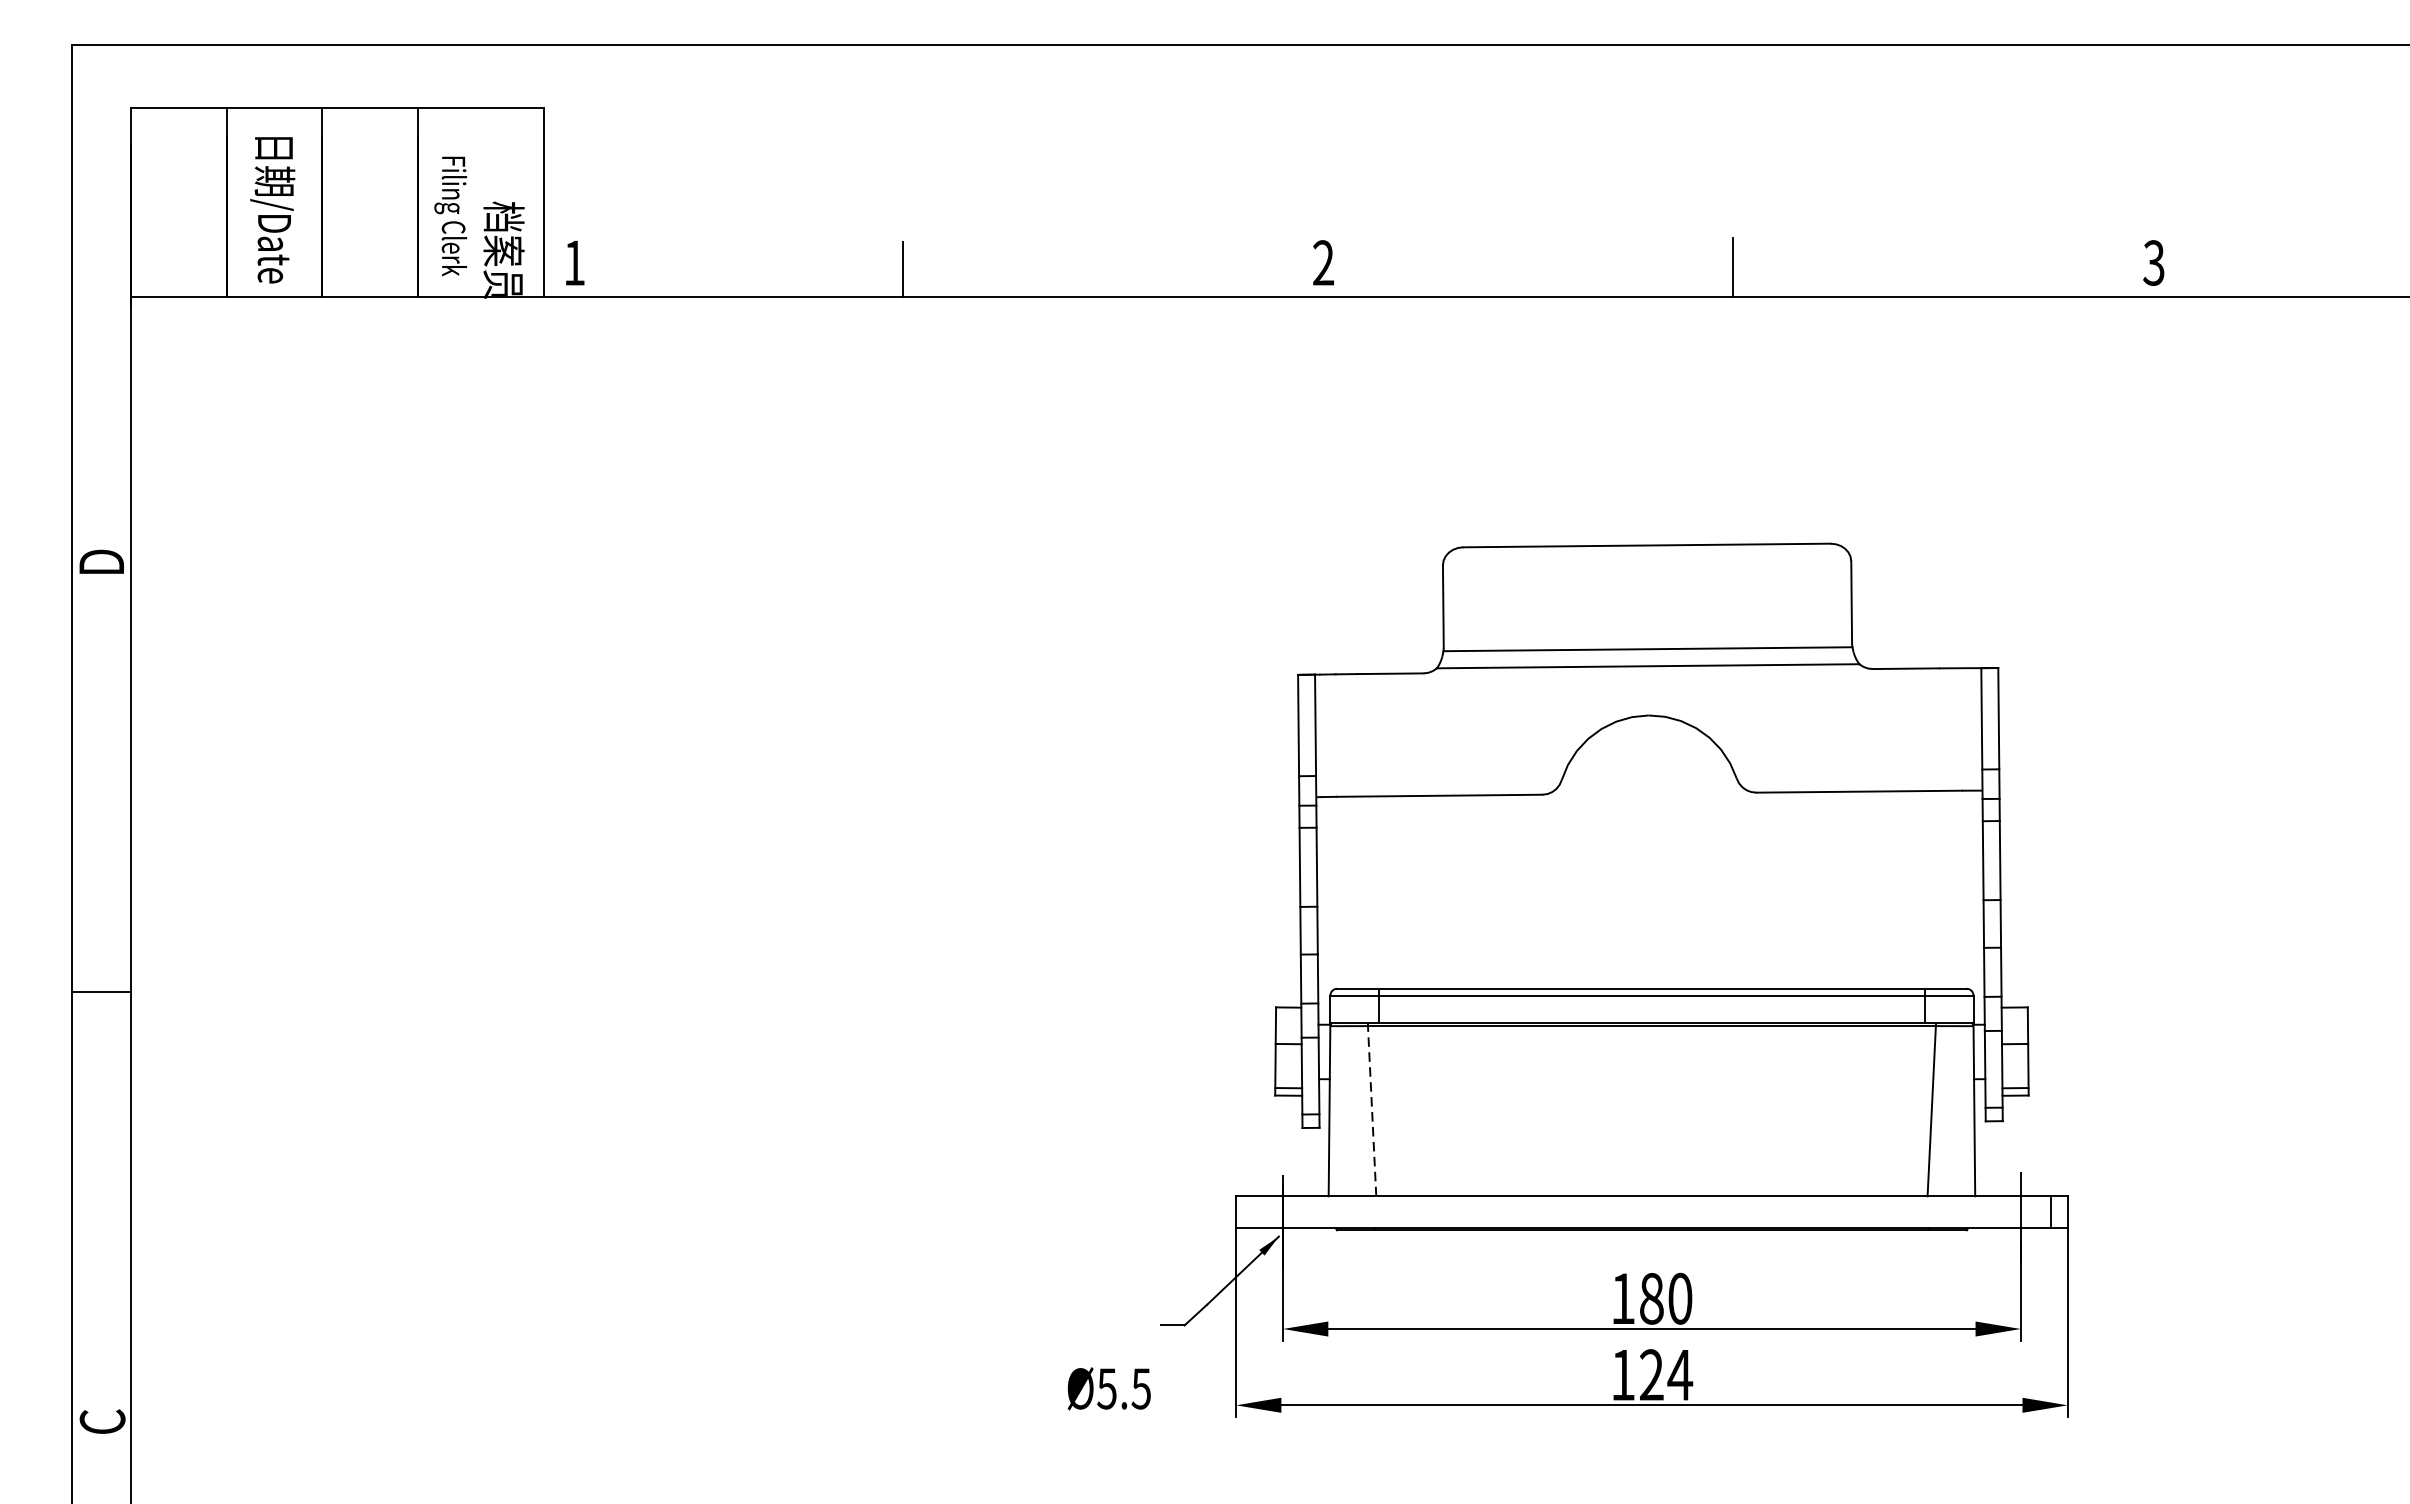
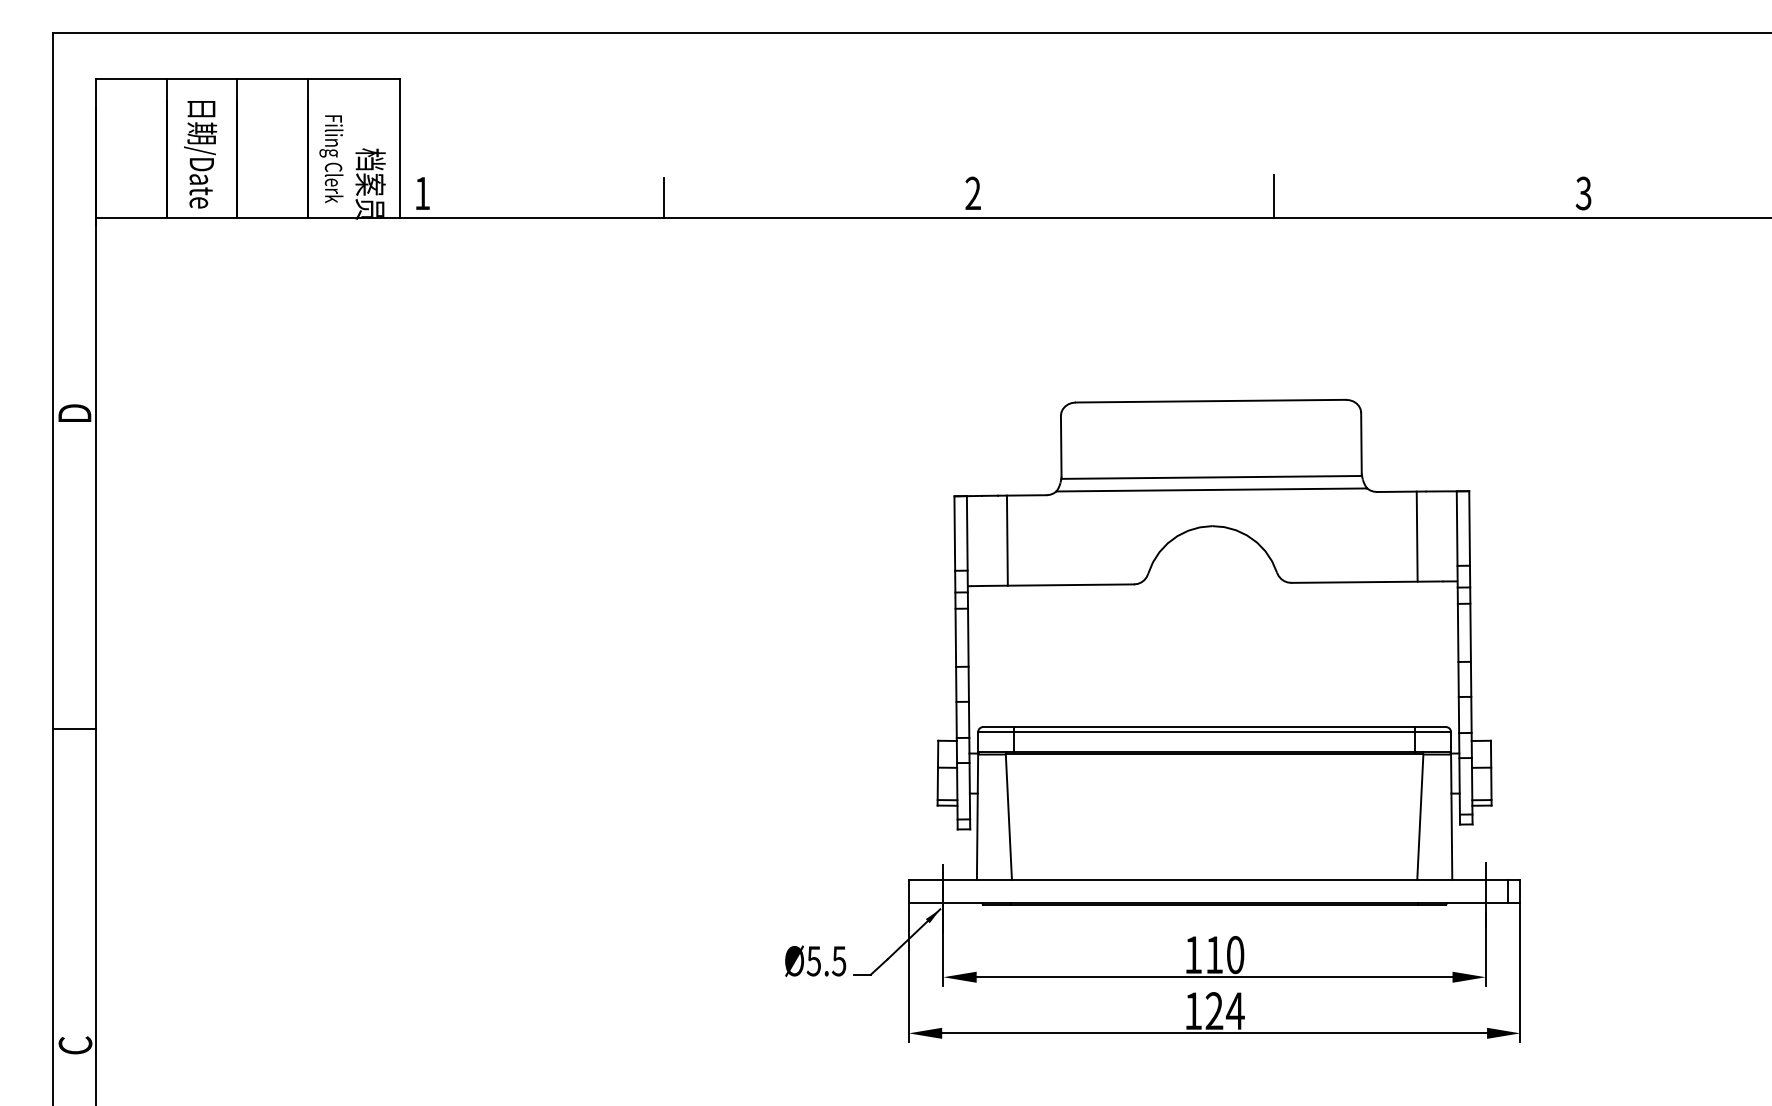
line: (1926, 729) -> (1416, 536), added
line: (1368, 734) -> (1006, 540), added
line: (1371, 1111) -> (1008, 817), dashed -> solid
text: (1651, 1299) -> (1214, 955), 180 -> 110
text: (1109, 1387) -> (815, 960), moved

